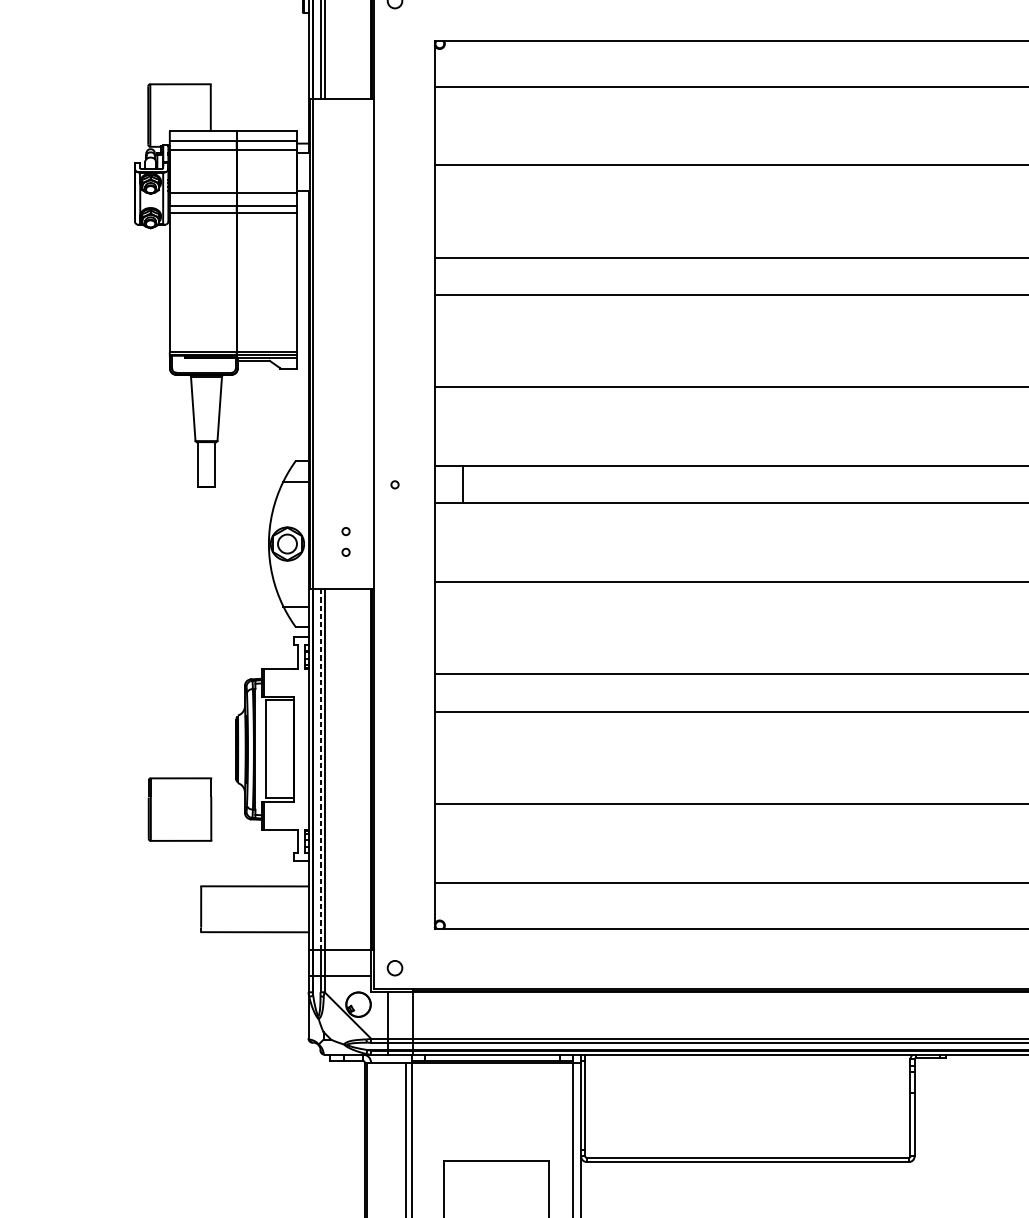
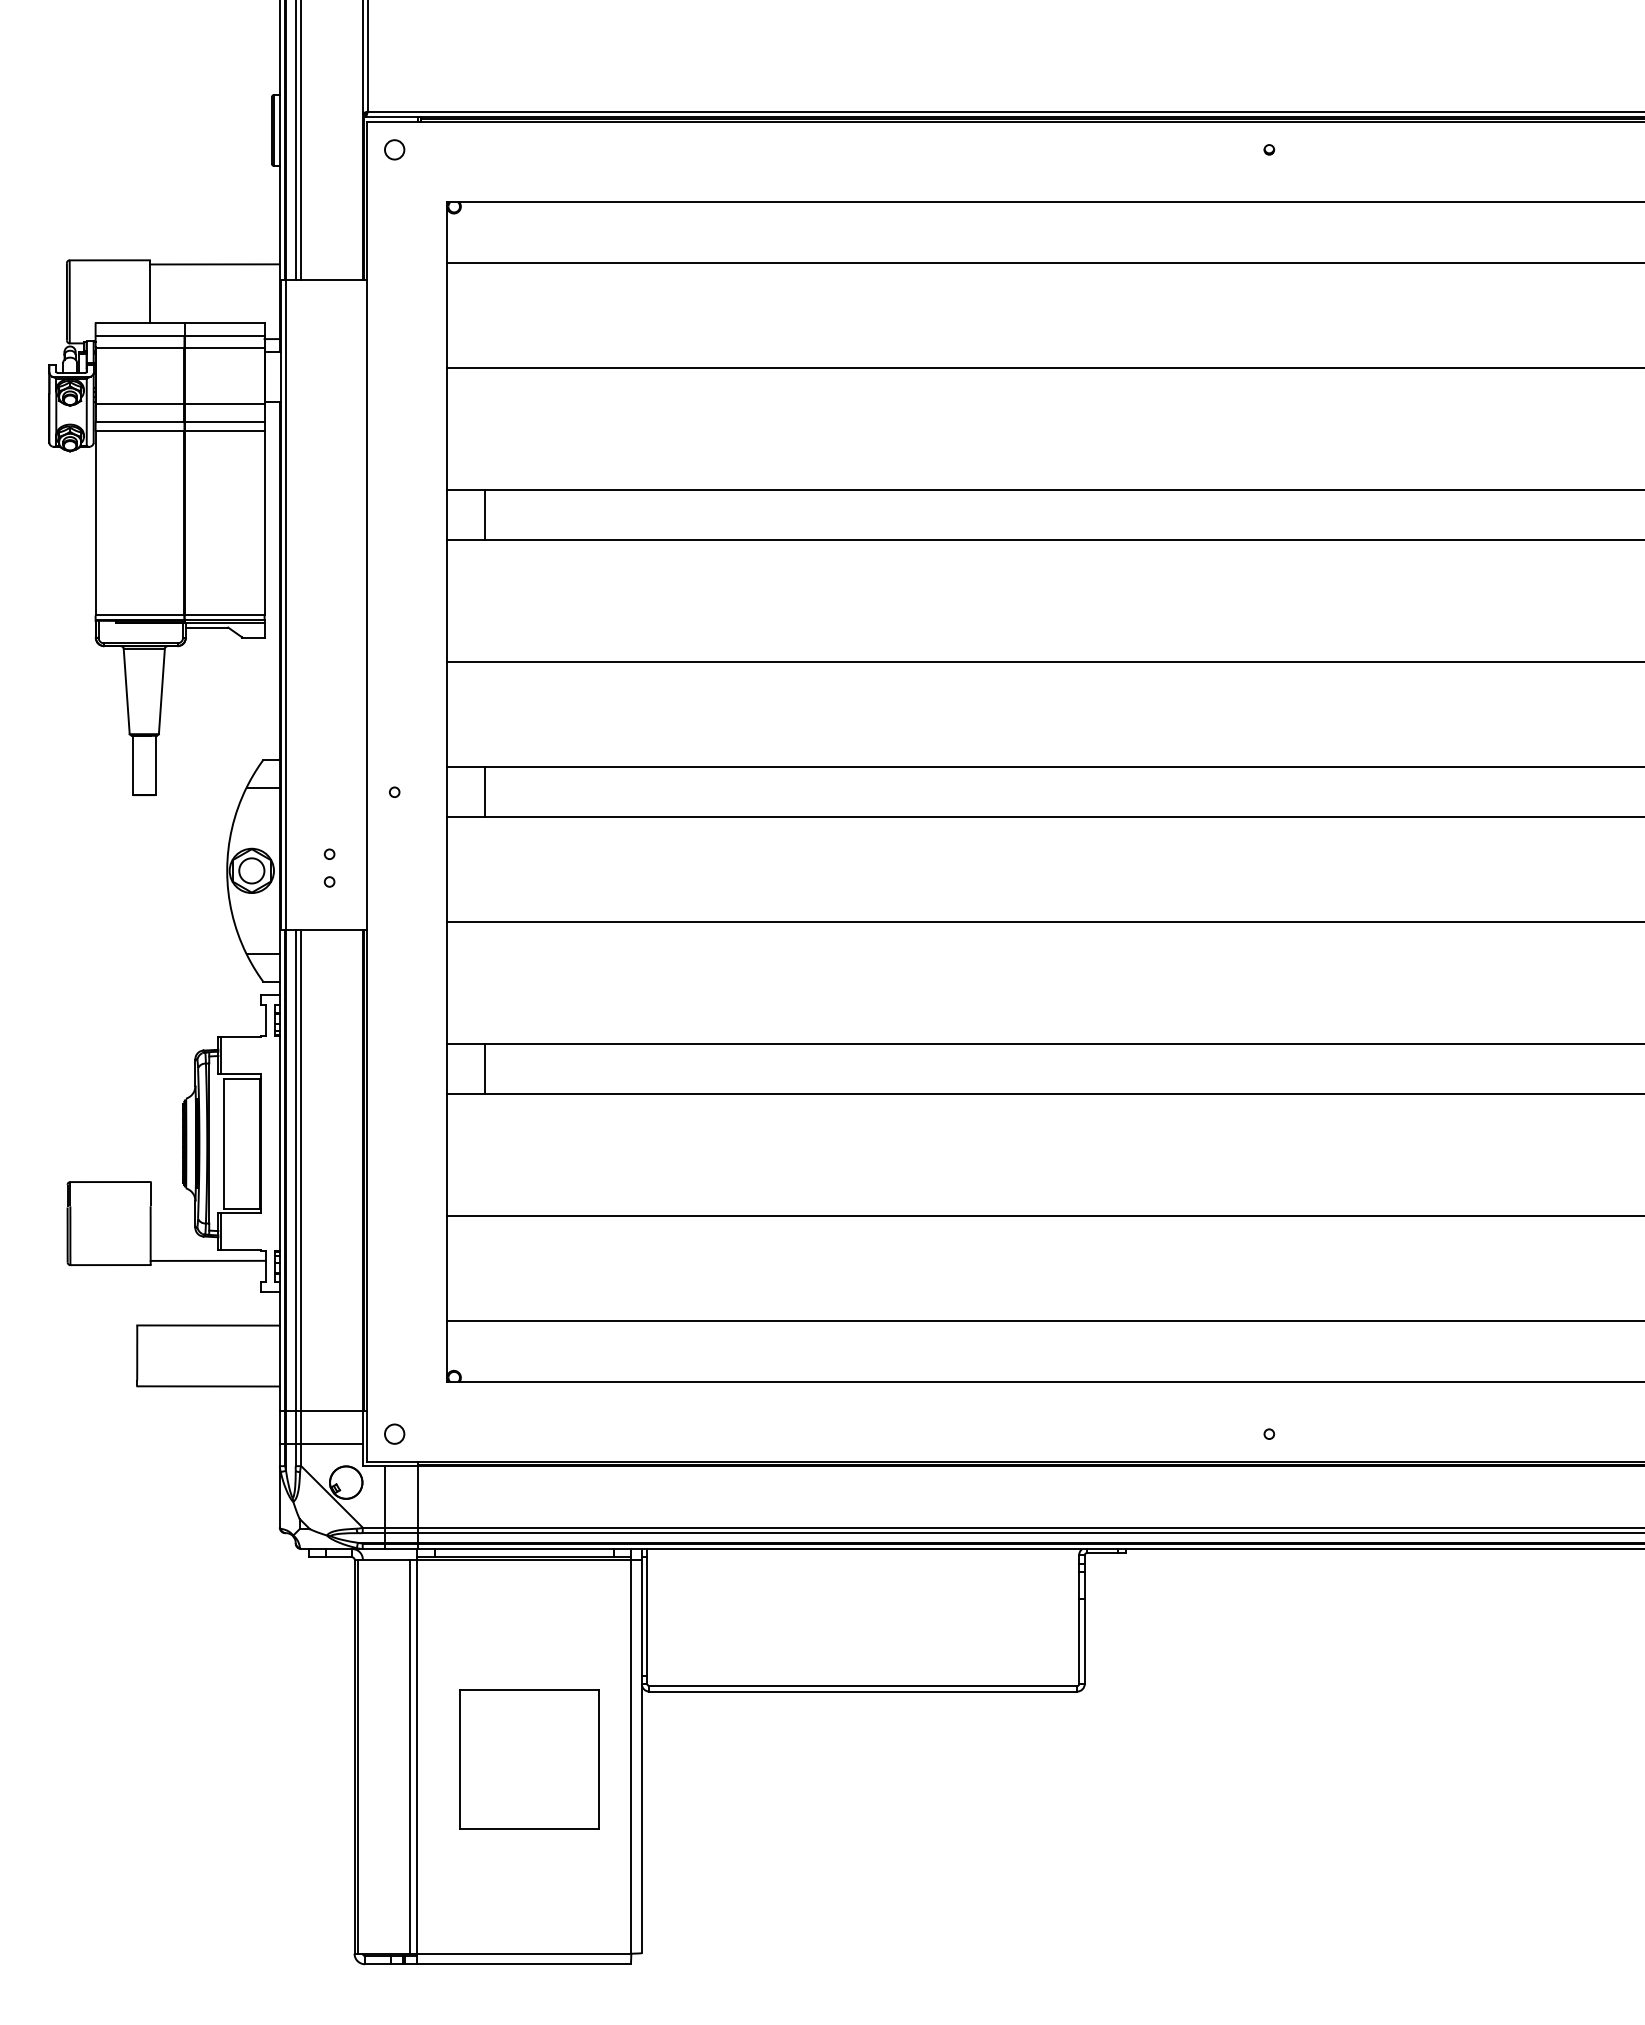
line: (259, 87) -> (214, 264), added
line: (463, 276) -> (485, 515), added
line: (463, 692) -> (485, 1068), added
line: (320, 769) -> (295, 1170), dashed -> solid
line: (254, 837) -> (207, 1260), added

